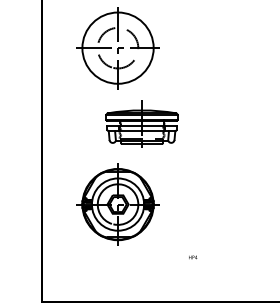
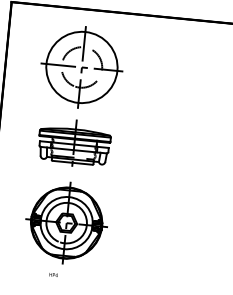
part: (141, 123) -> (74, 142), moved
text: (193, 257) -> (54, 275), moved

